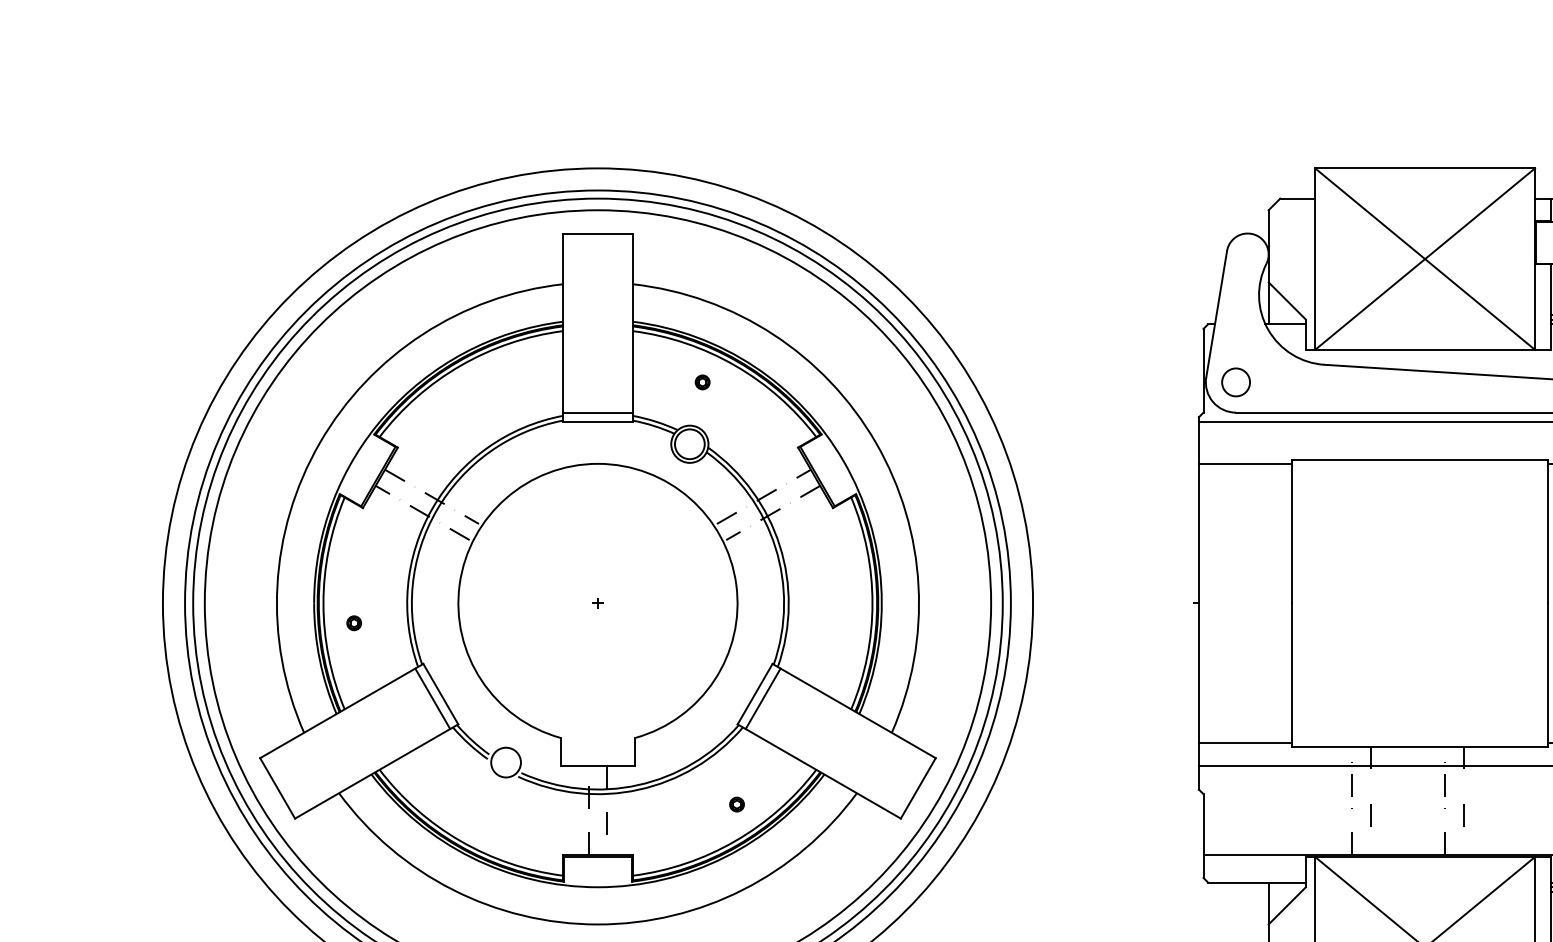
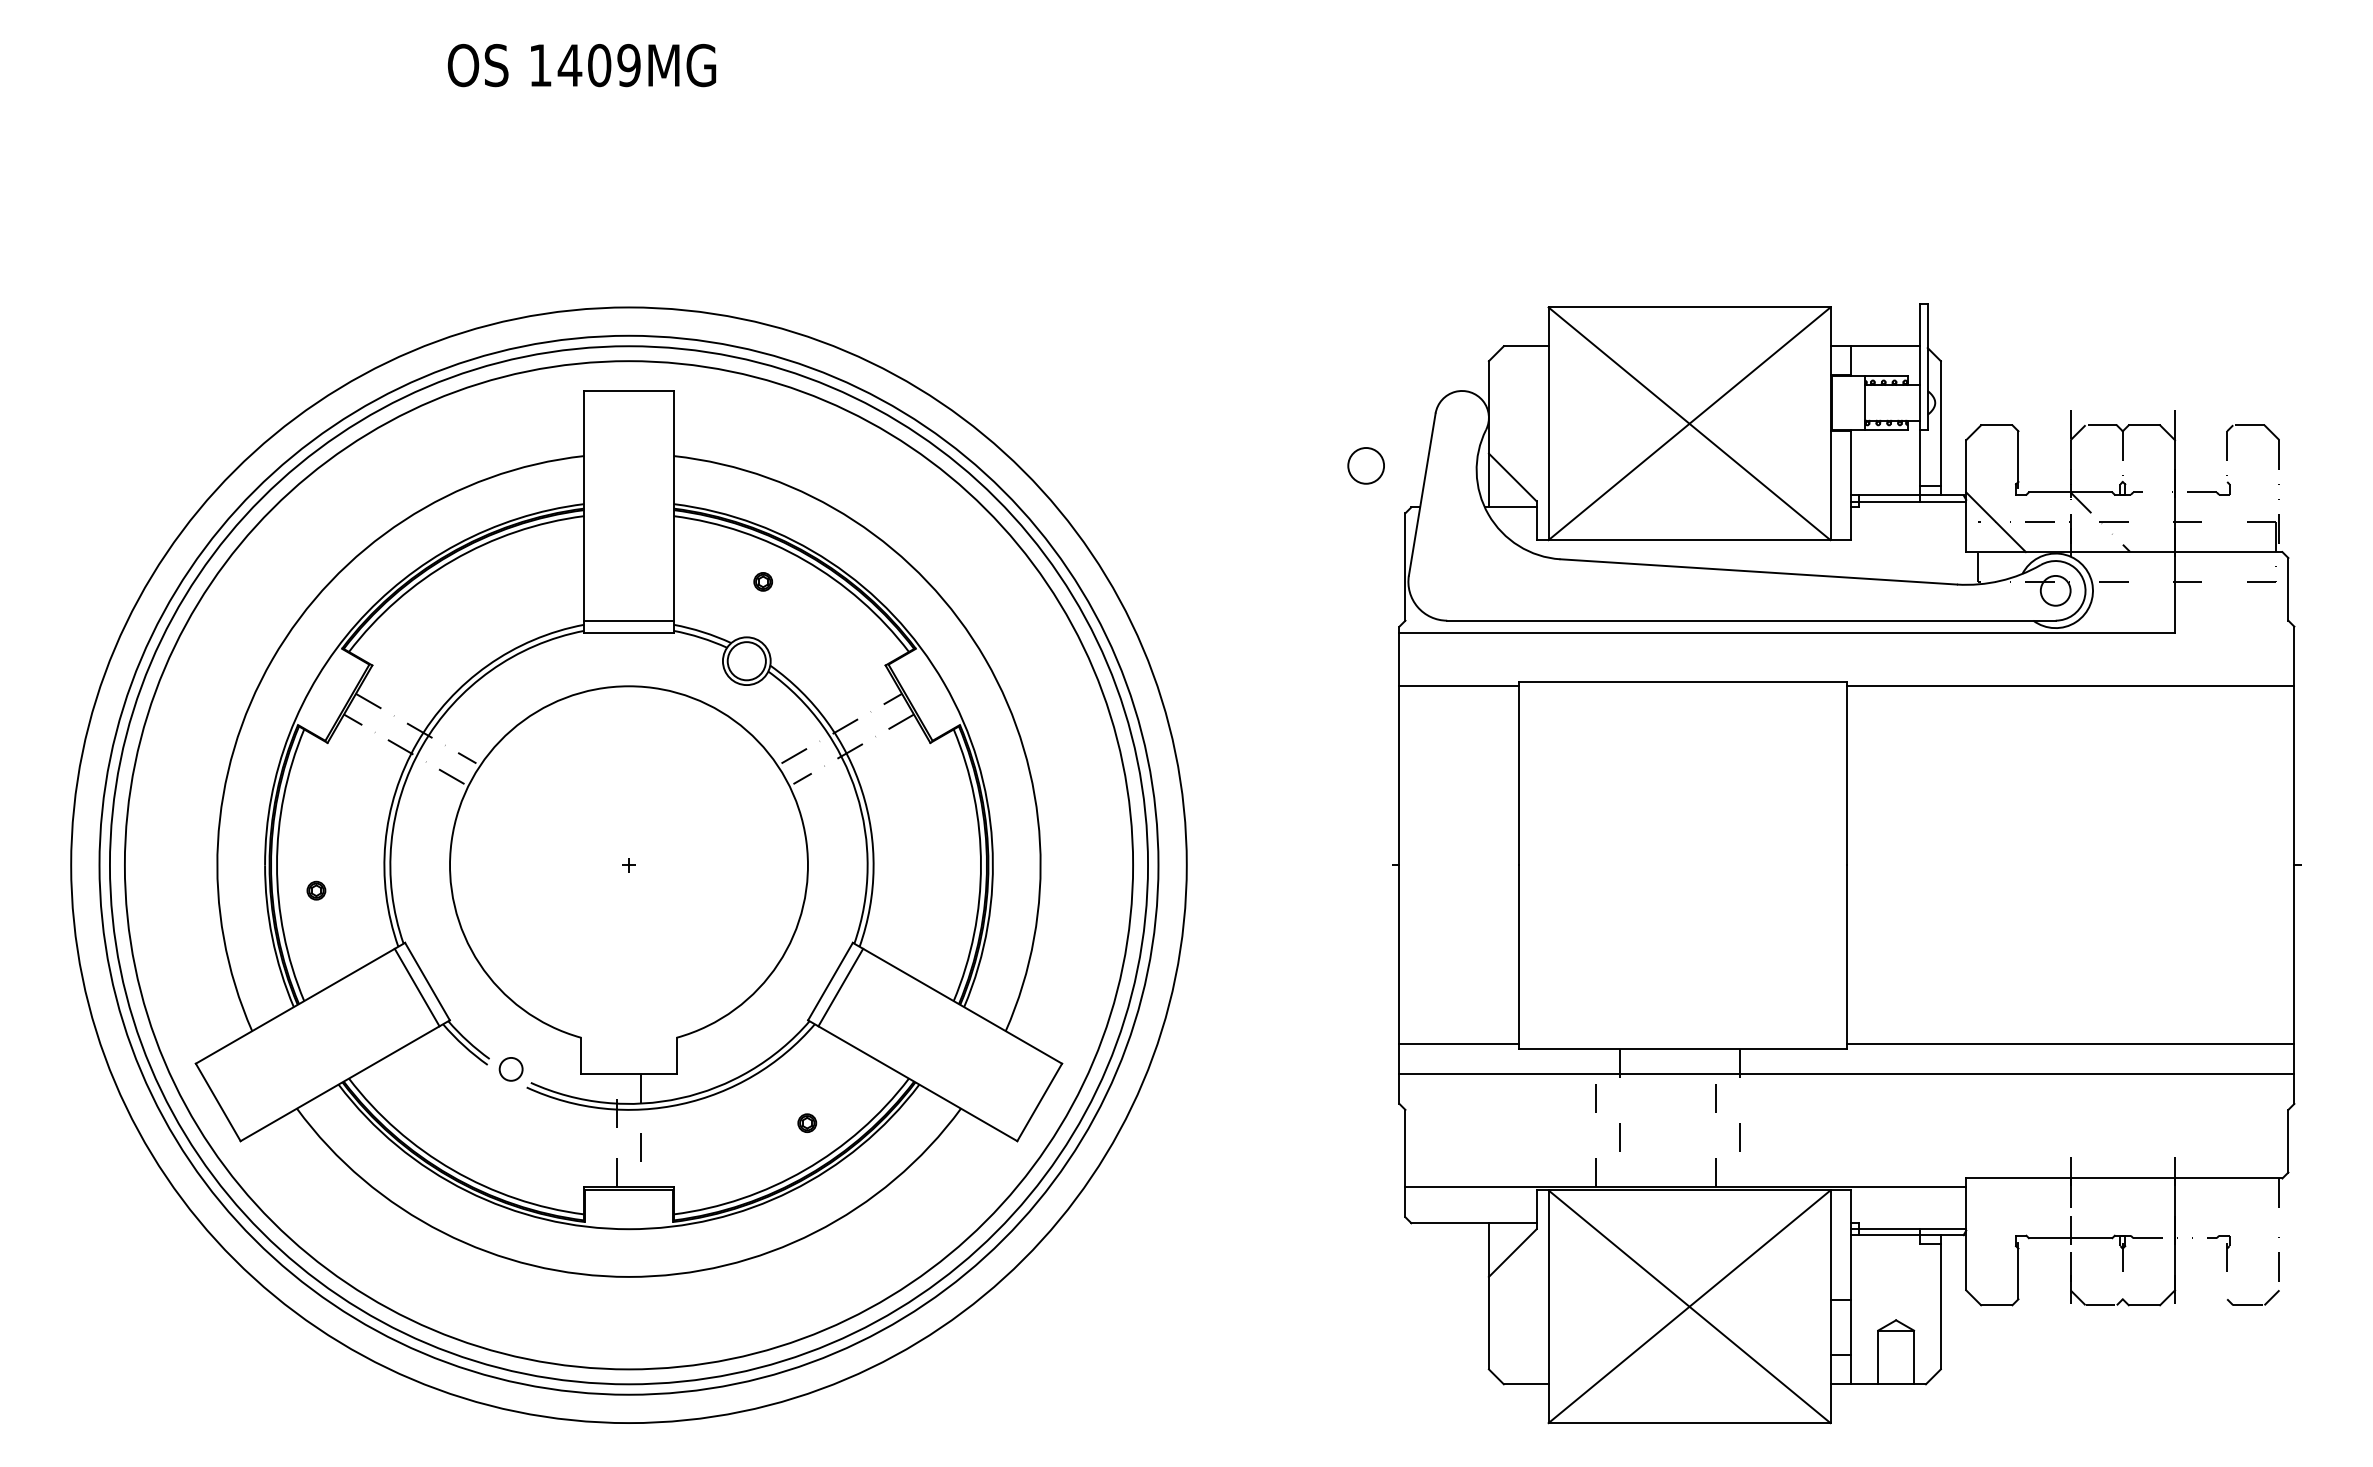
circle: (1235, 382) -> (1365, 465), moved
circle: (506, 762) -> (511, 1069), size x0.6

